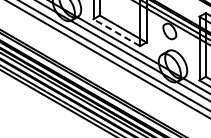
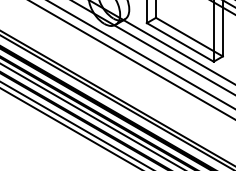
line: (116, 32) -> (179, 42), dashed -> solid

